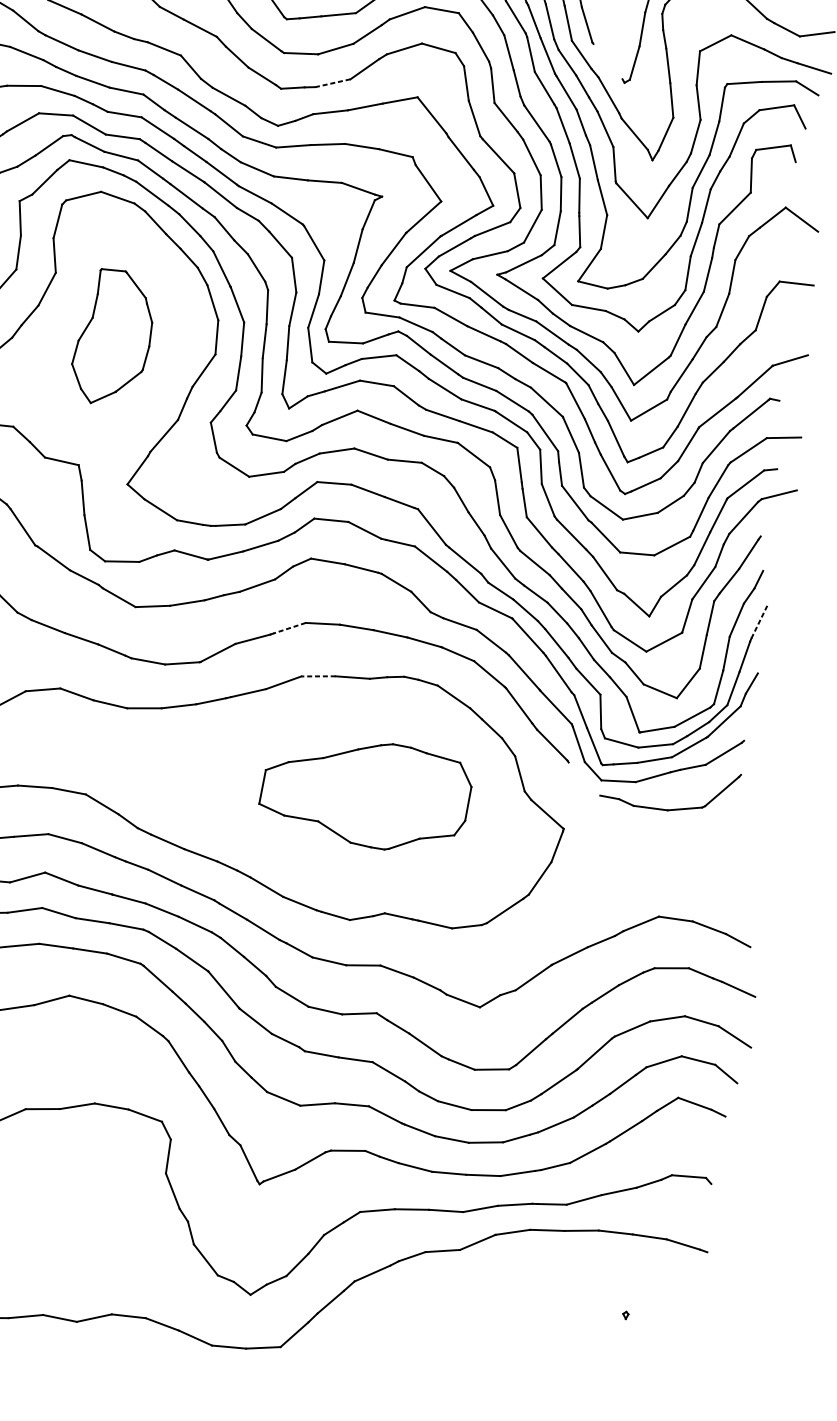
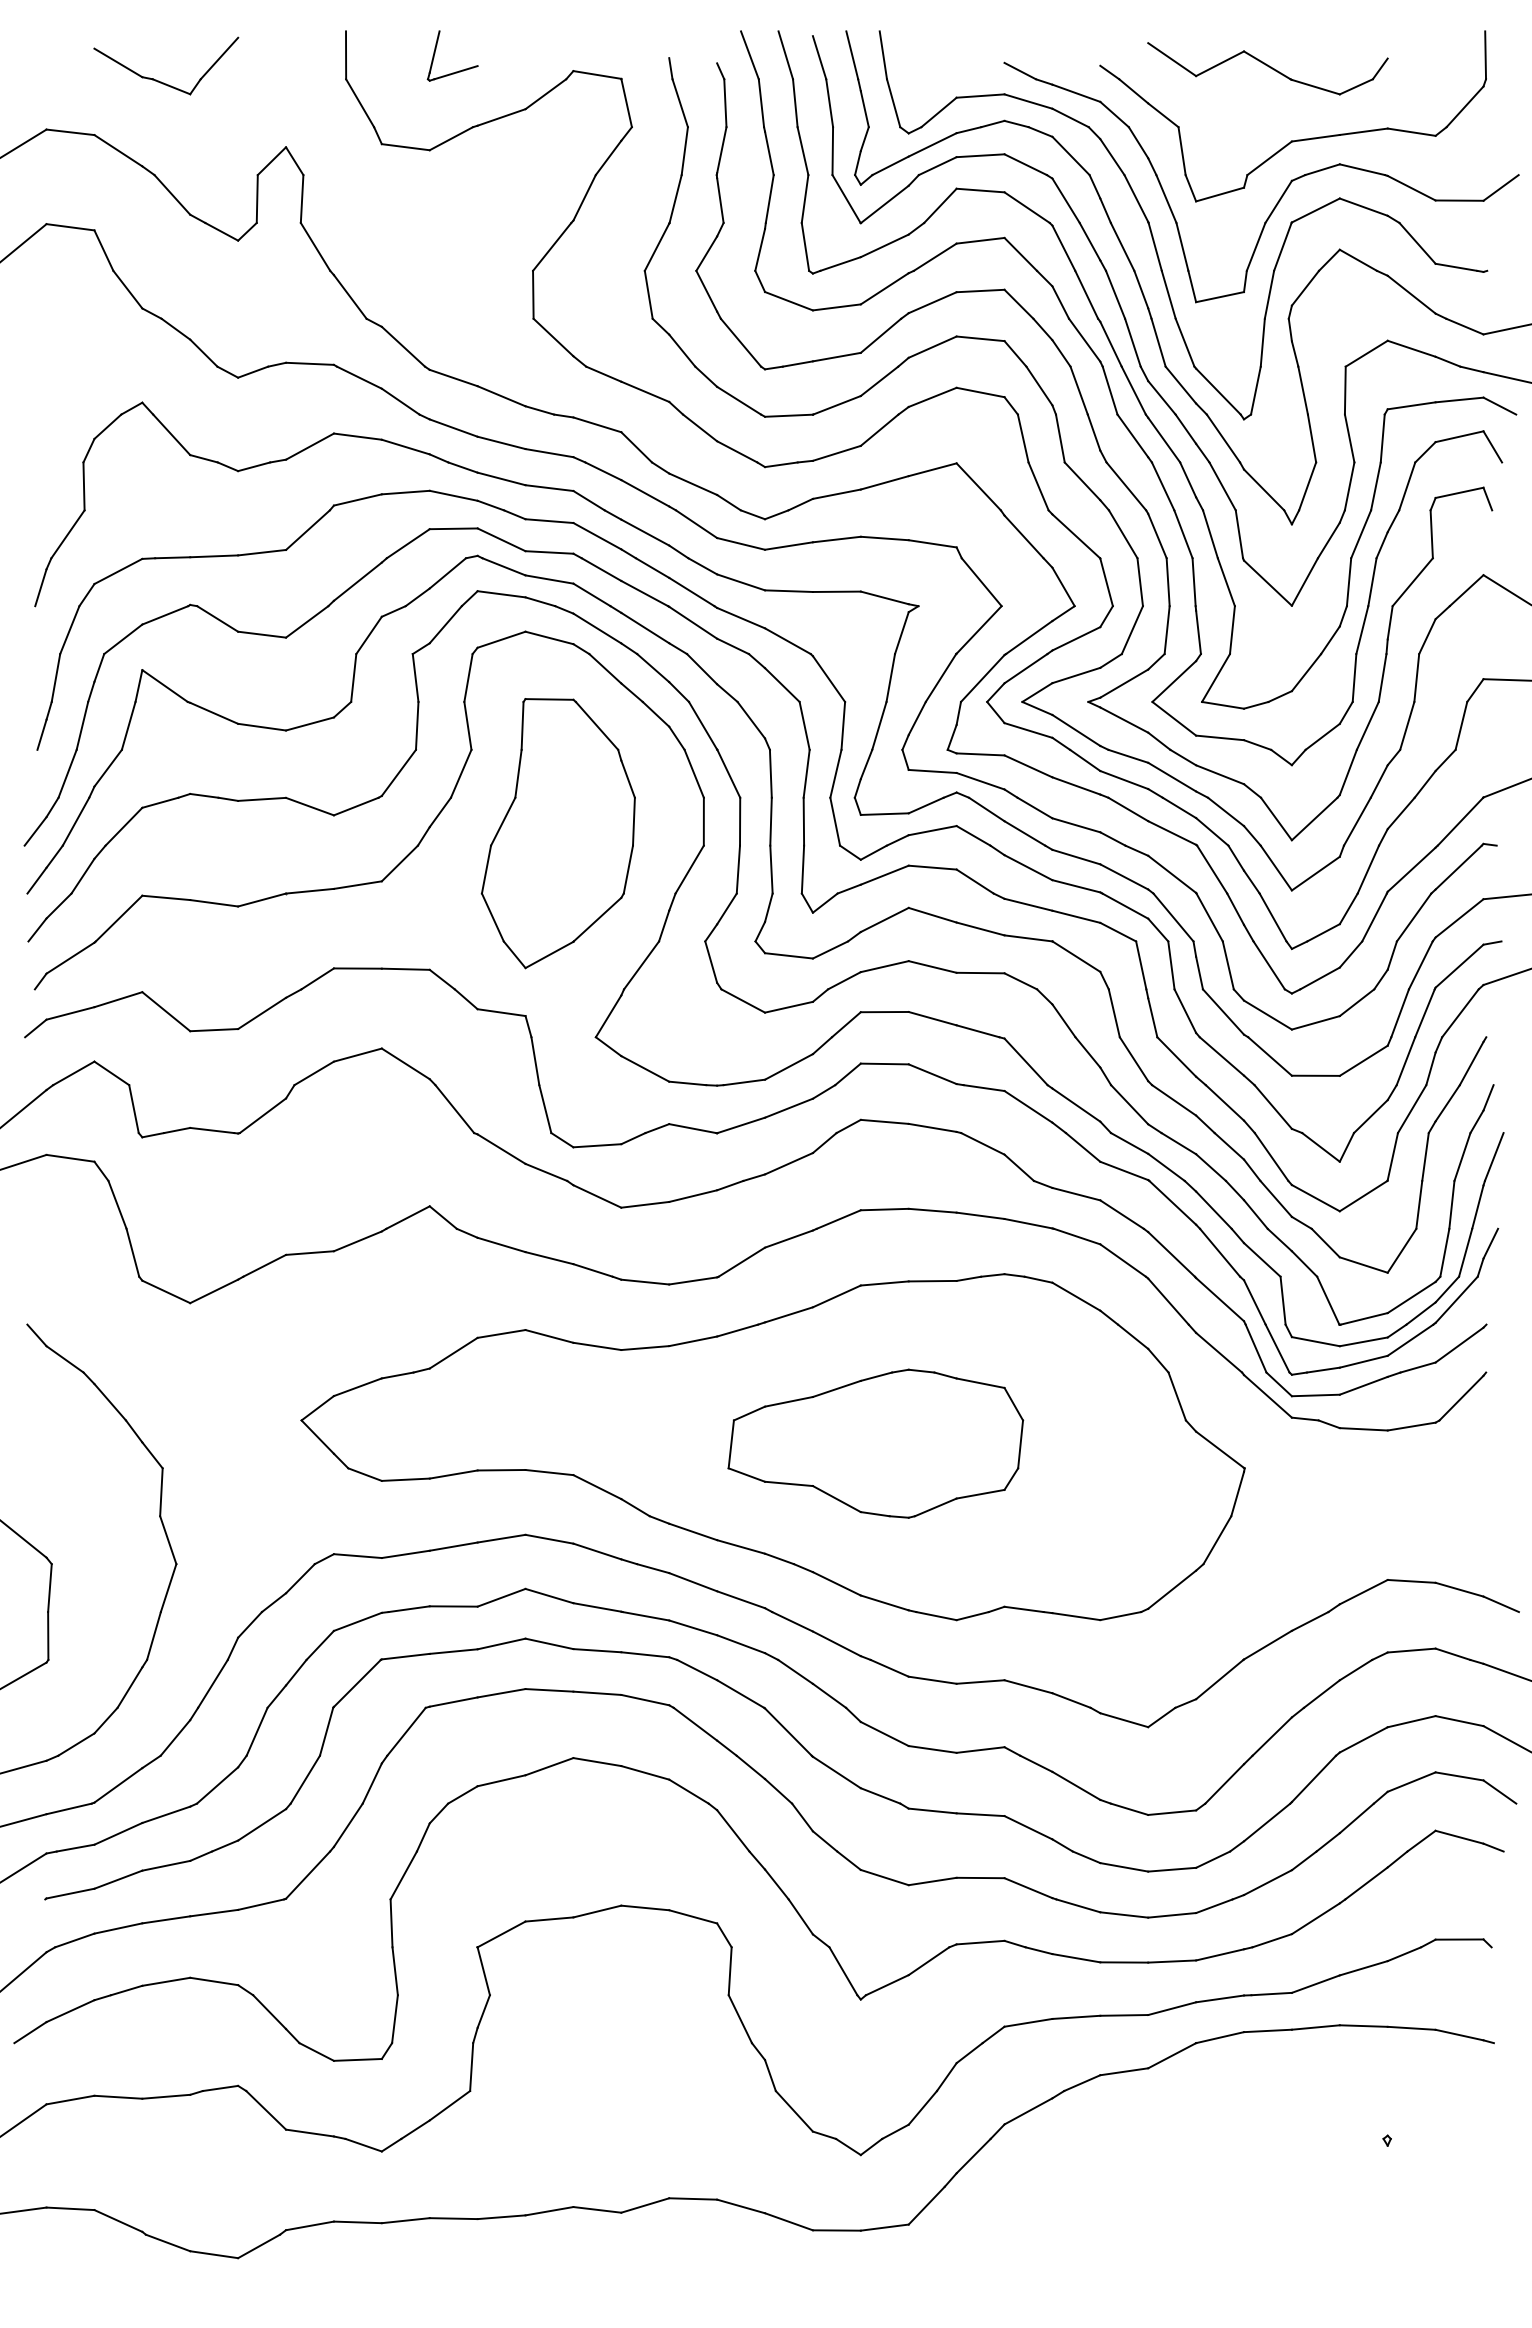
line: (608, 61) -> (1218, 391), added
line: (332, 83) -> (836, 453), dashed -> solid
part: (112, 337) -> (557, 833), size x1.43
line: (759, 622) -> (1494, 1157), dashed -> solid
line: (289, 628) -> (838, 1219), dashed -> solid
line: (318, 676) -> (884, 1283), dashed -> solid
line: (584, 779) -> (1267, 1396), added
part: (365, 794) -> (875, 1443), moved

